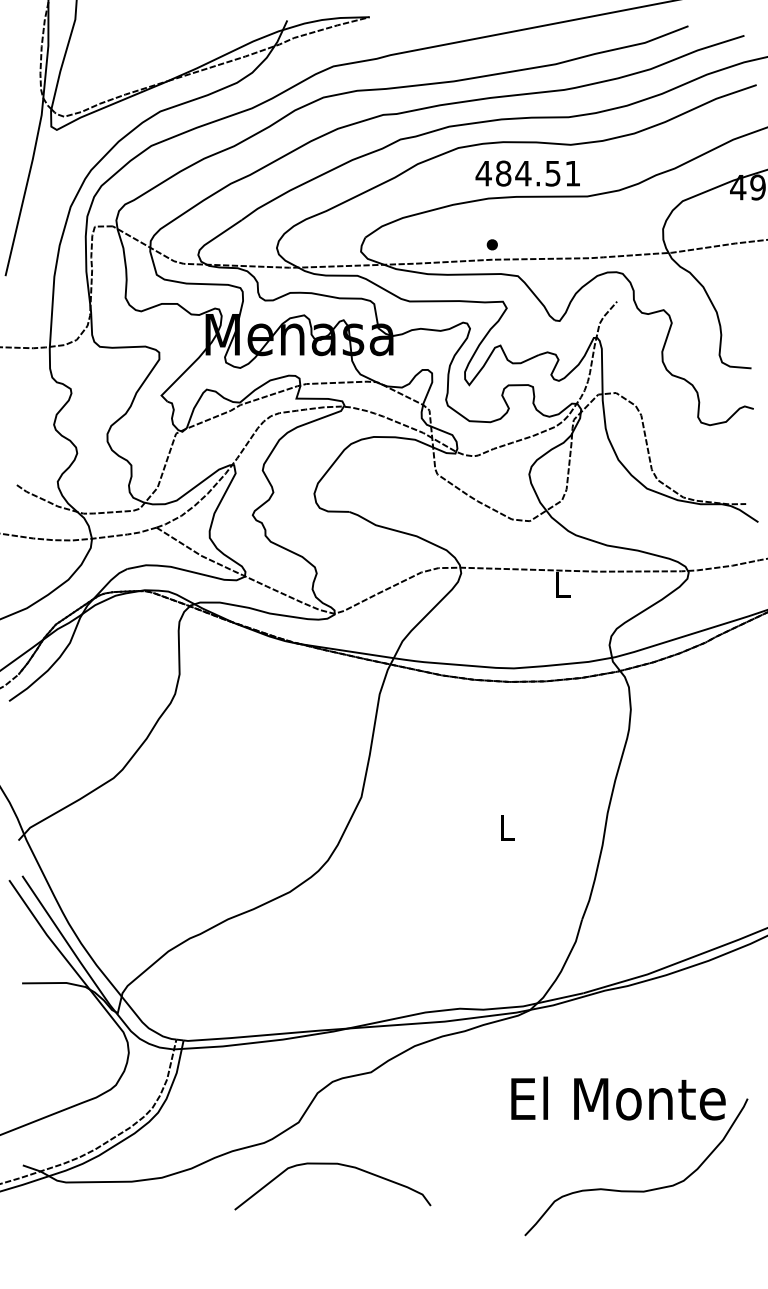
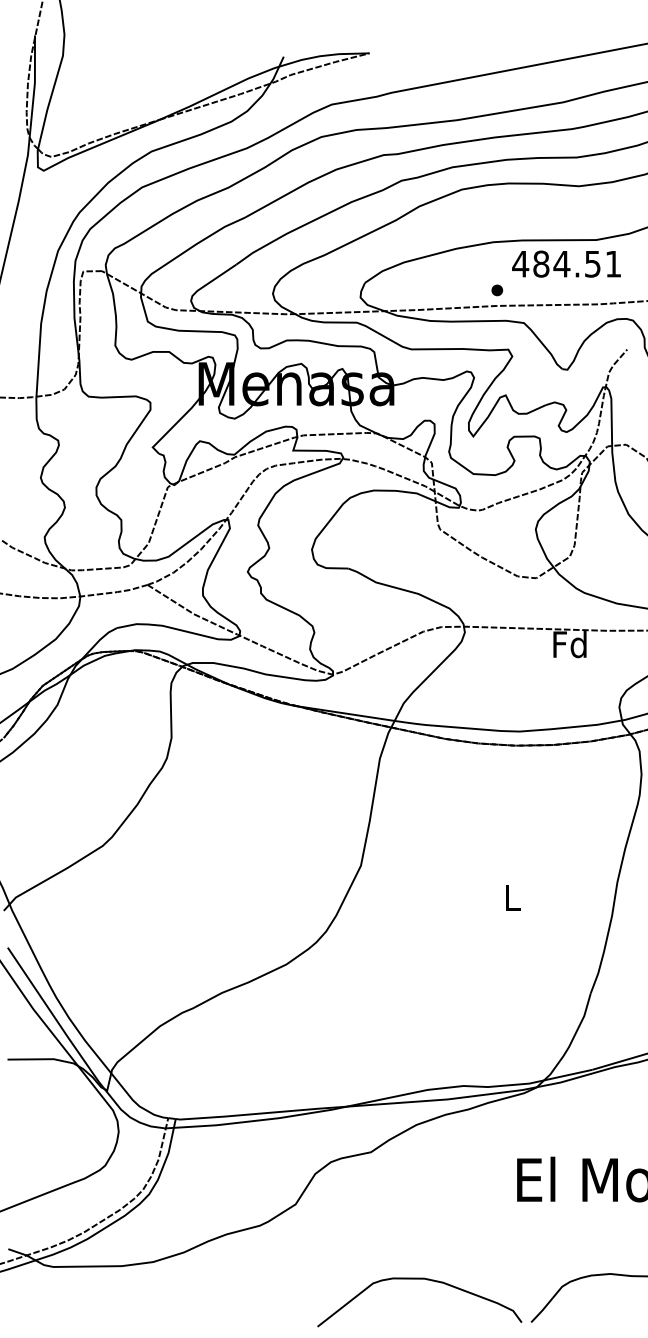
text: (527, 173) -> (566, 264), moved
text: (561, 584) -> (569, 644), L -> Fd
curve: (332, 1164) -> (419, 1279), moved

